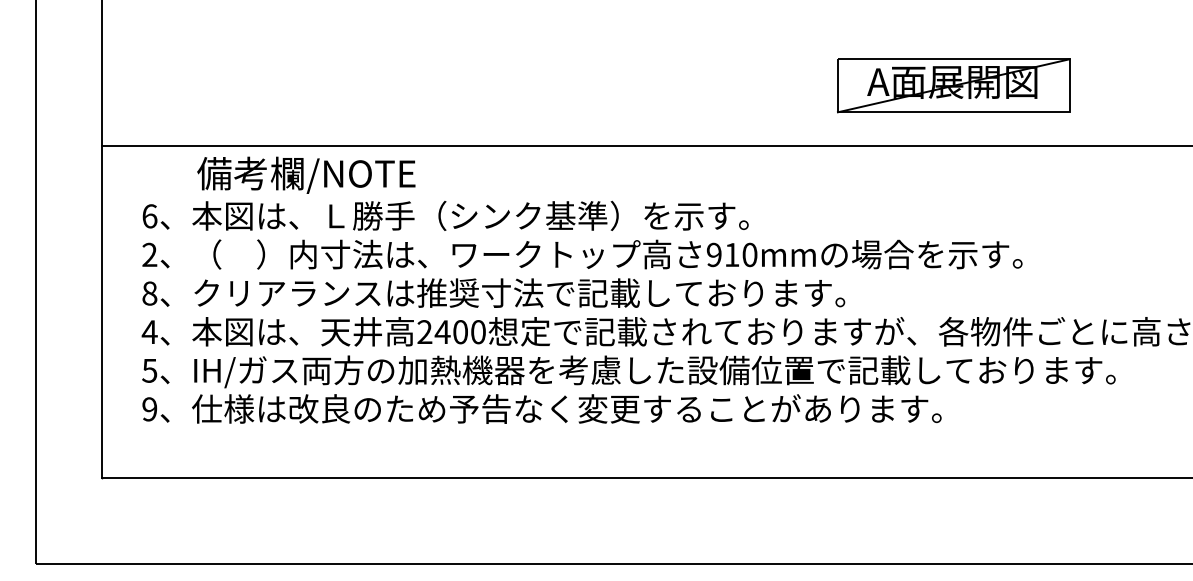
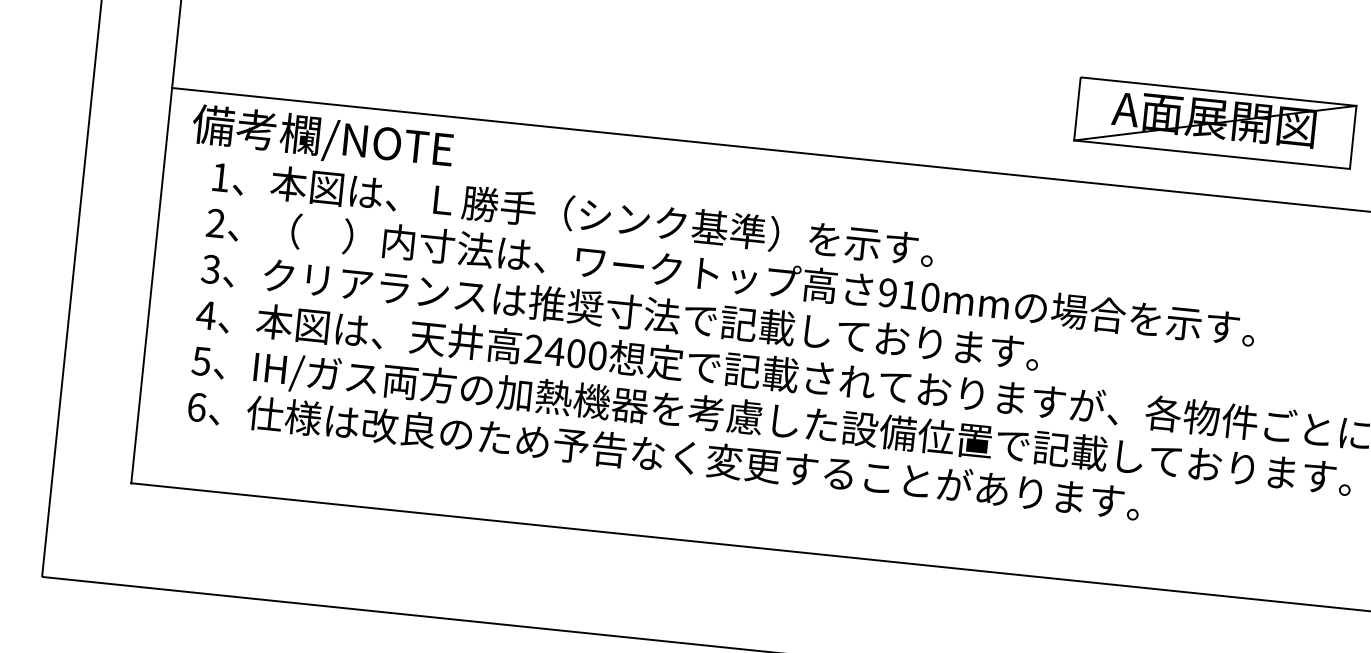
part: (953, 85) -> (1215, 122), moved
text: (306, 174) -> (323, 137), moved
text: (149, 216) -> (220, 177), 6 -> 1
text: (149, 293) -> (210, 269), 8 -> 3
text: (149, 409) -> (196, 407), 9 -> 6

